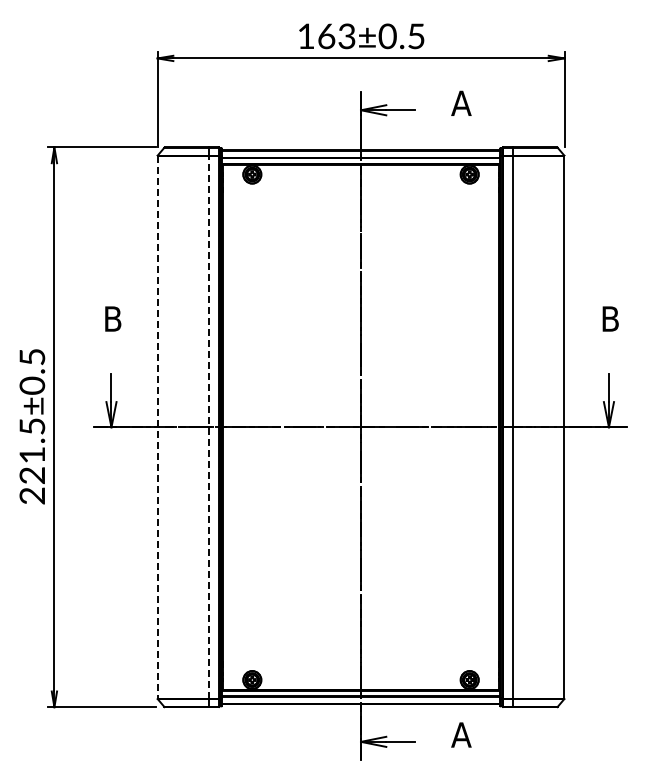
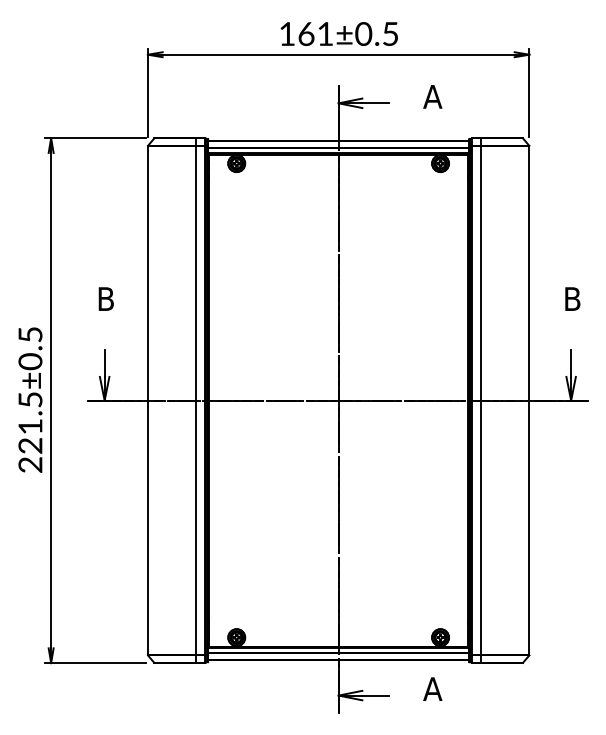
text: (346, 36) -> (325, 34), 163±0.5 -> 161±0.5
line: (209, 426) -> (196, 399), dashed -> solid
line: (157, 427) -> (147, 400), dashed -> solid

